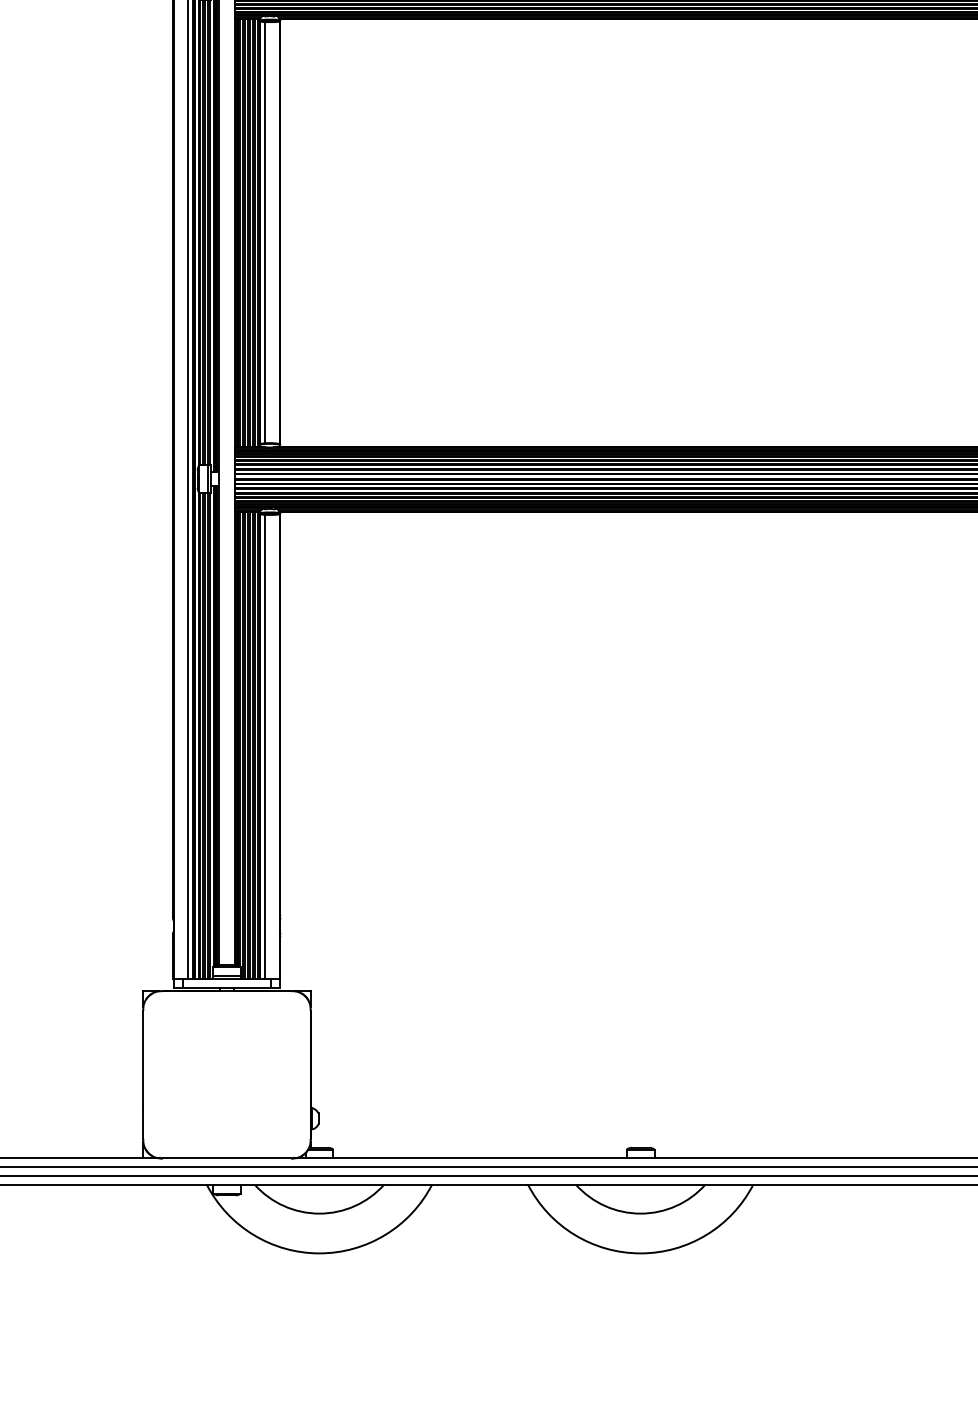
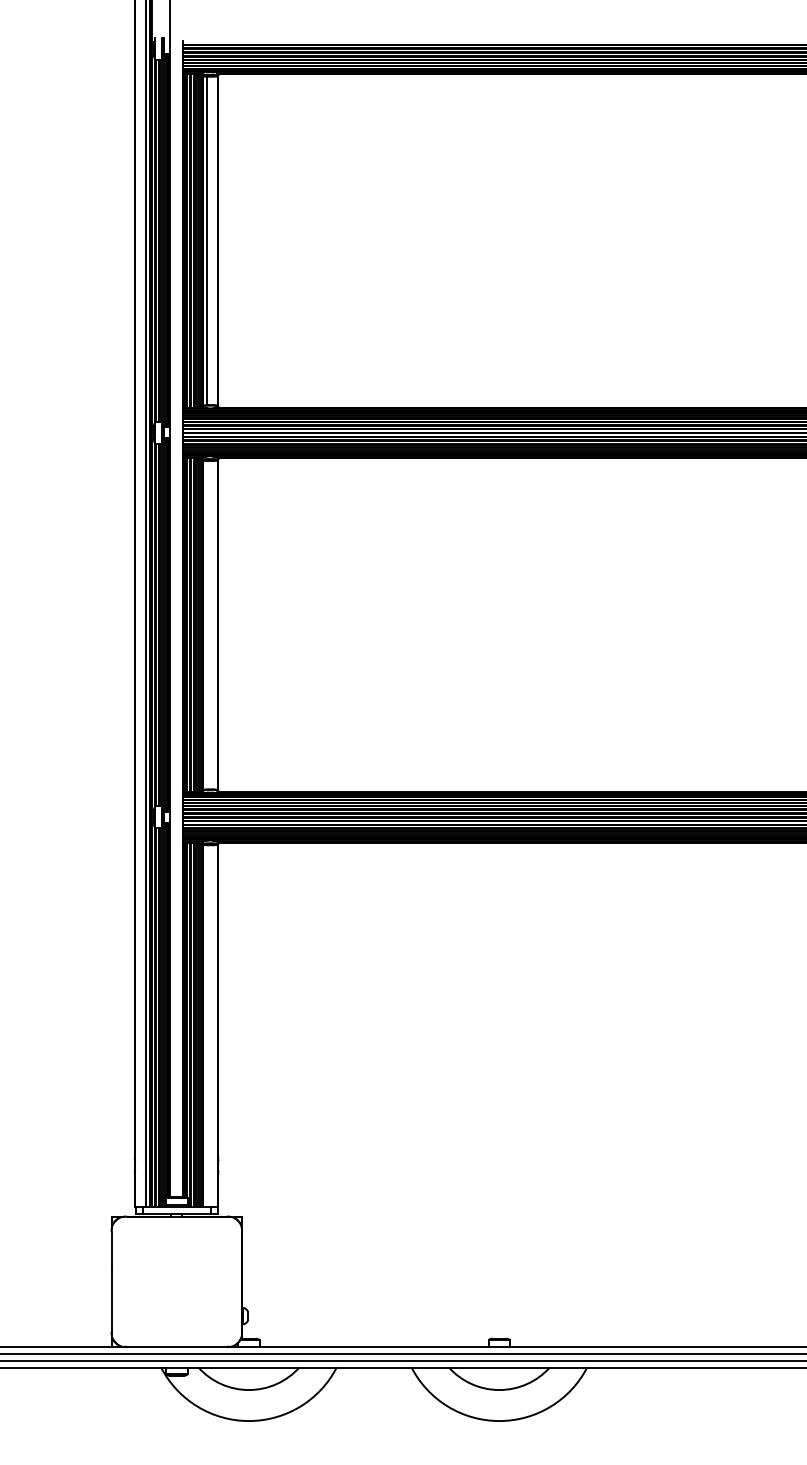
line: (265, 231) -> (206, 624), removed
line: (265, 746) -> (206, 1025), removed

